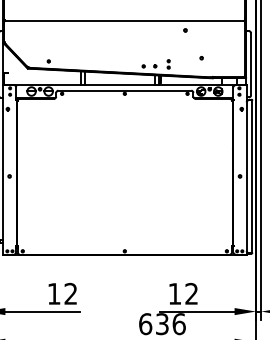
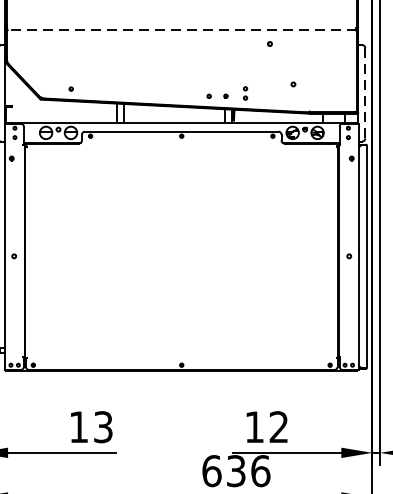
line: (124, 20) -> (181, 29), solid -> dashed
line: (251, 64) -> (365, 93), solid -> dashed
text: (70, 293) -> (102, 426), 12 -> 13

